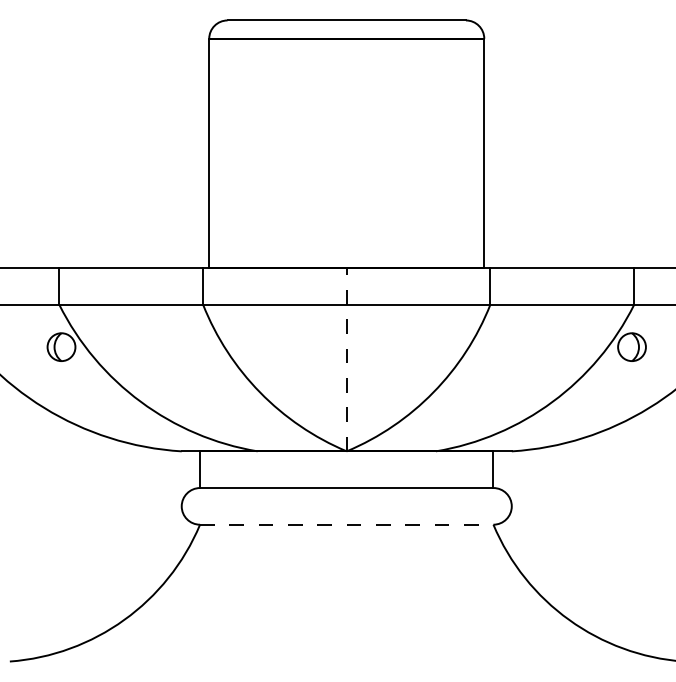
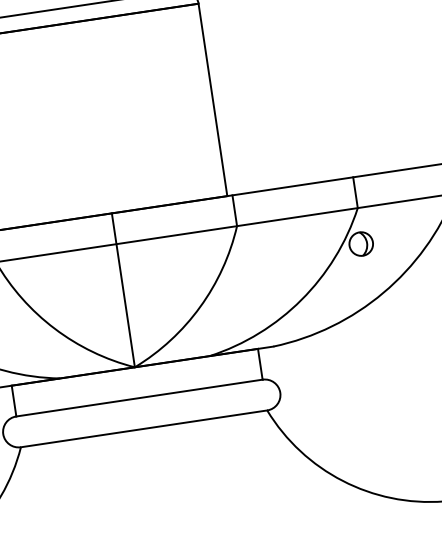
line: (346, 359) -> (123, 290), dashed -> solid
line: (346, 524) -> (143, 428), dashed -> solid

